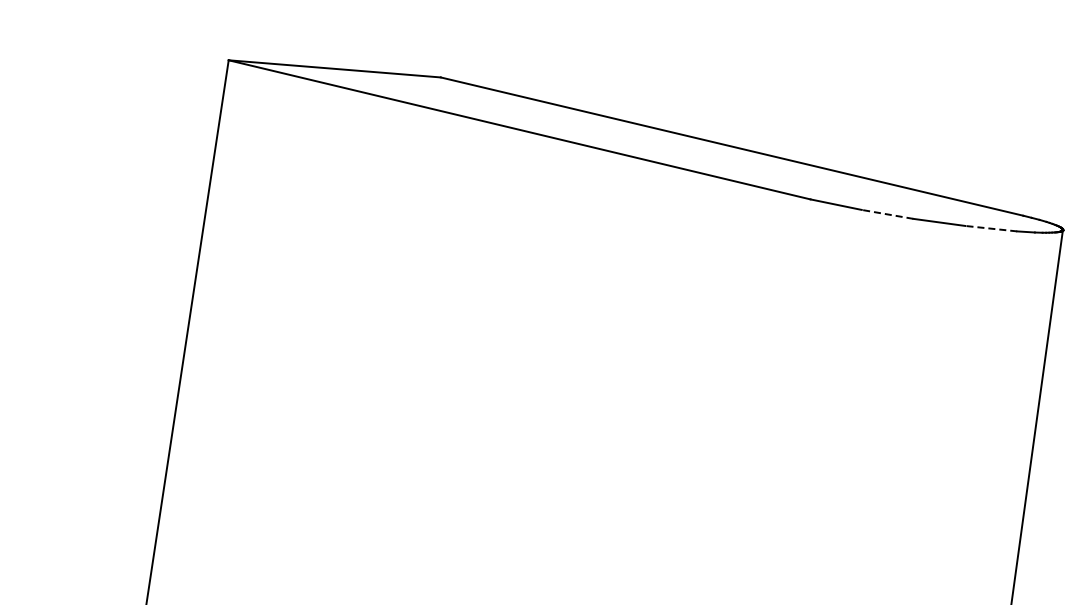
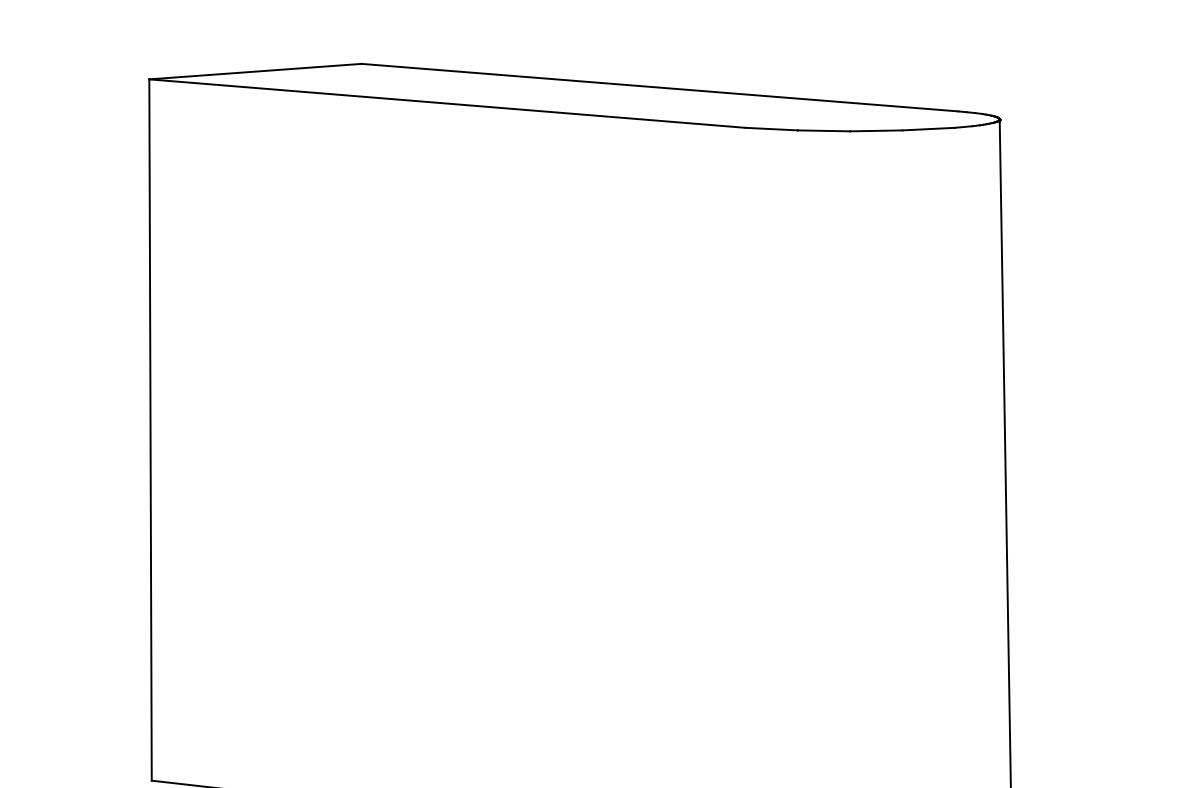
line: (887, 213) -> (823, 130), dashed -> solid
line: (991, 229) -> (928, 129), dashed -> solid

